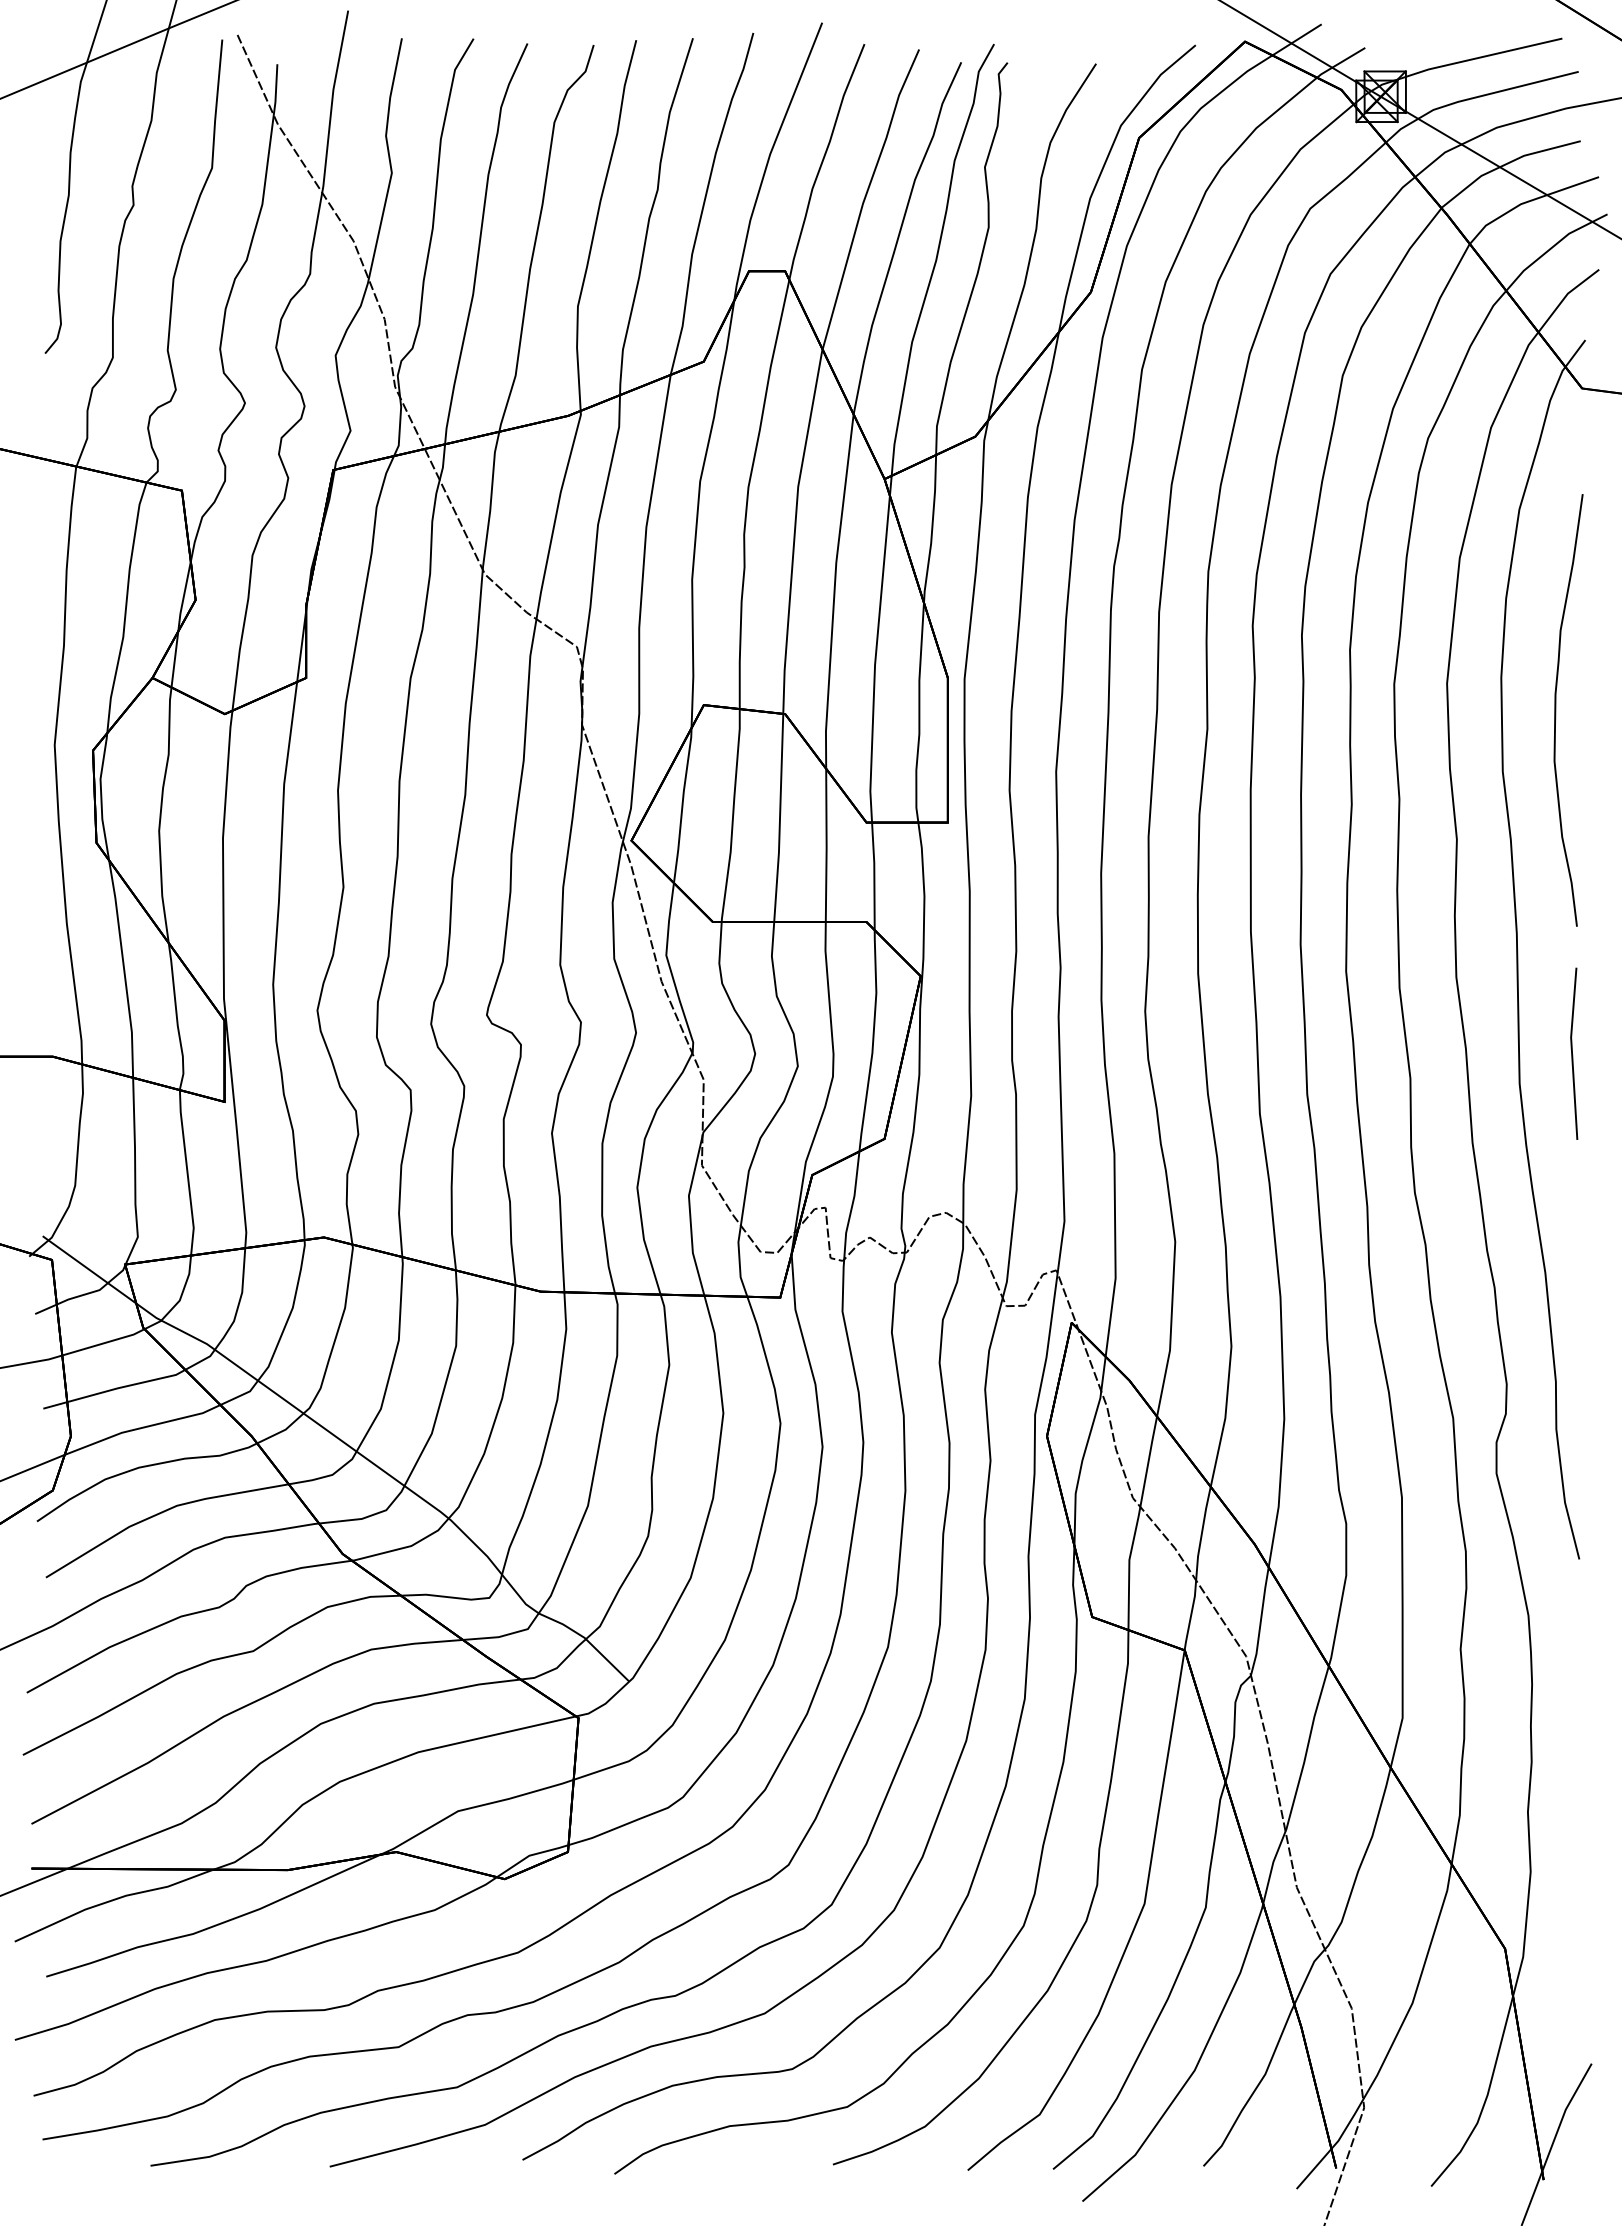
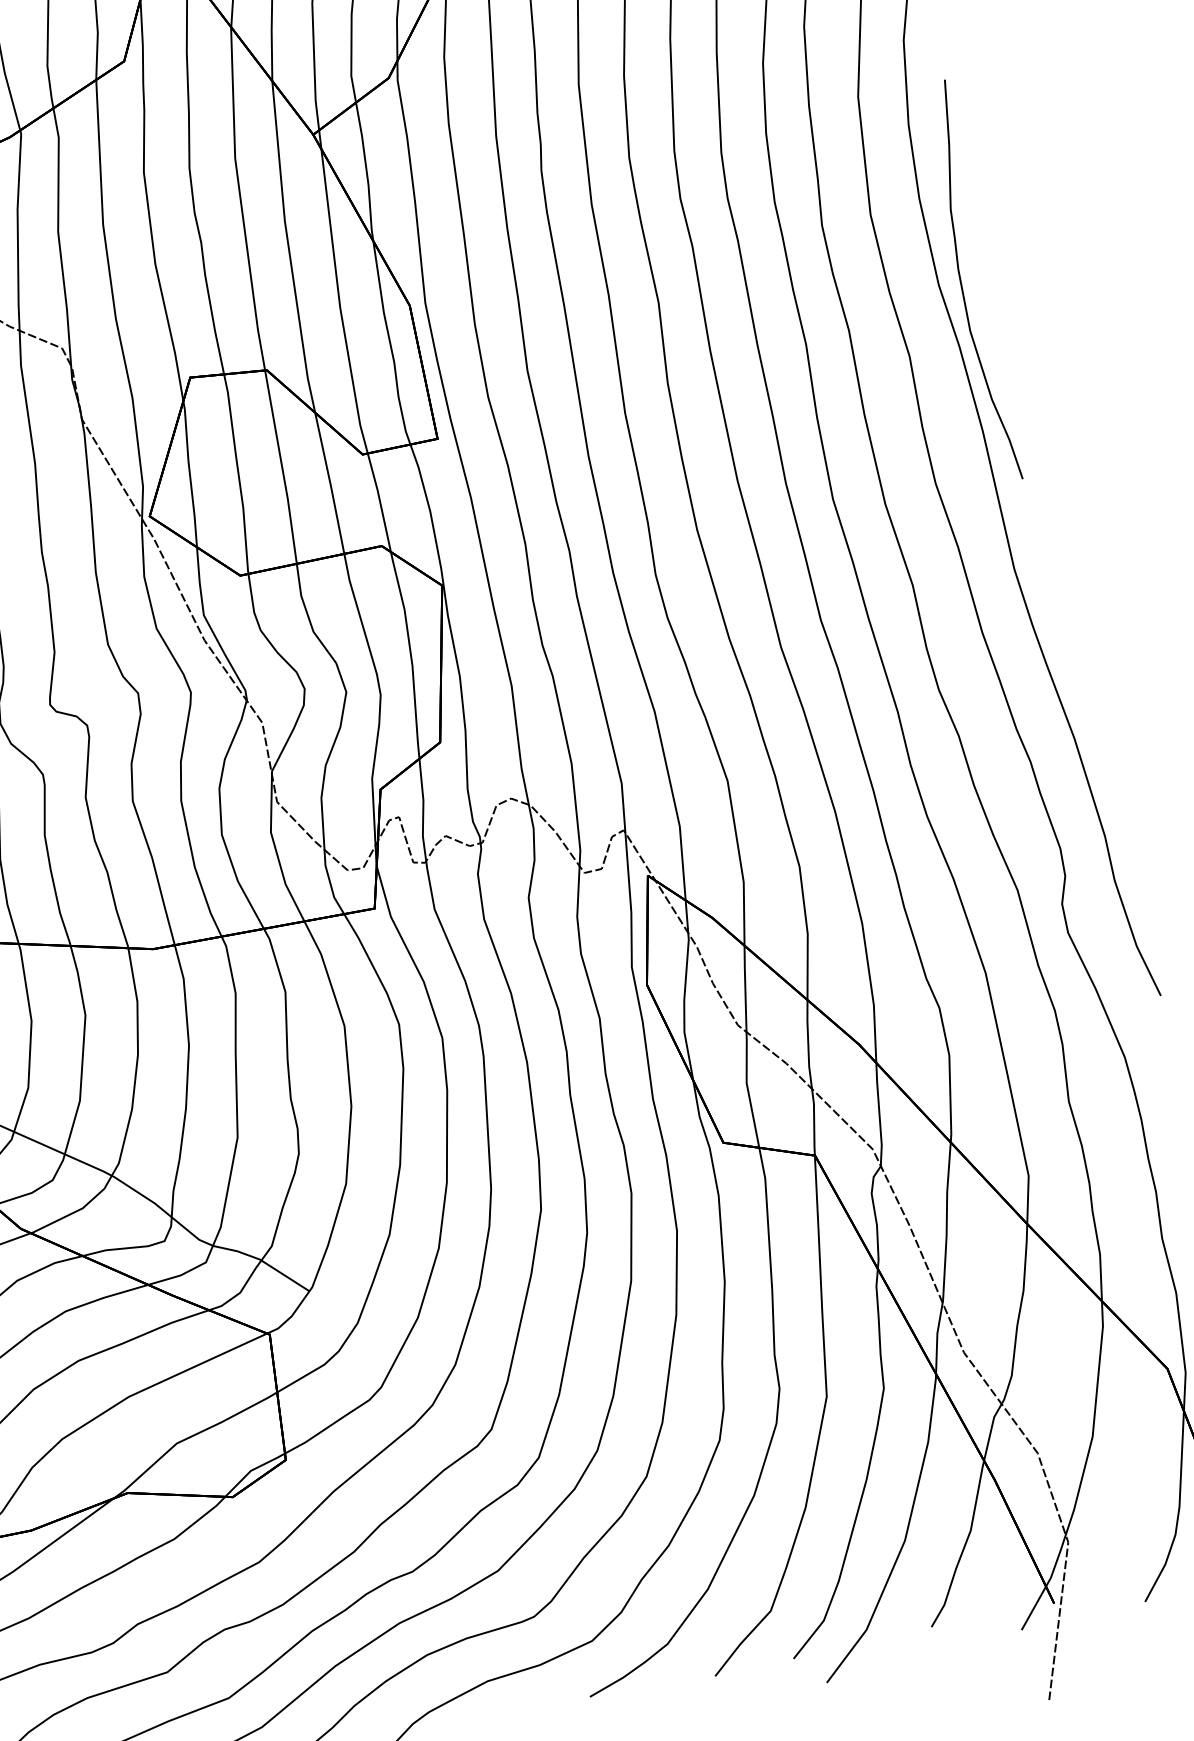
curve: (1556, 710) -> (962, 283), moved
line: (1572, 1053) -> (1057, 531), removed

